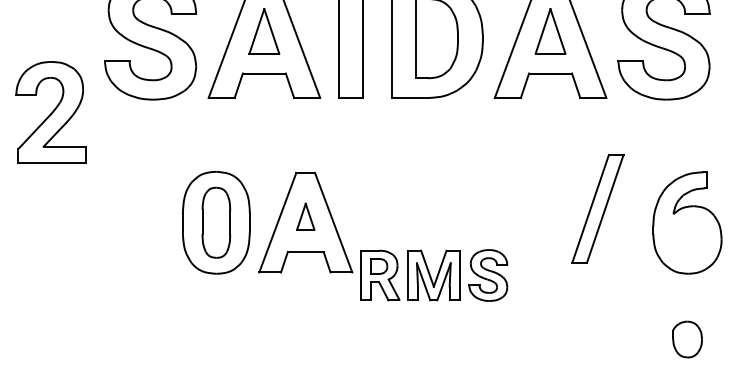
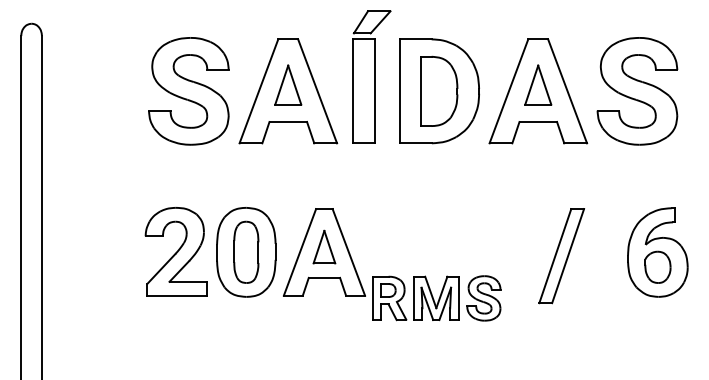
part: (50, 111) -> (175, 251), moved
part: (597, 209) -> (561, 256), moved
part: (305, 216) -> (324, 246), size x1.43
part: (687, 338) -> (657, 266), moved

